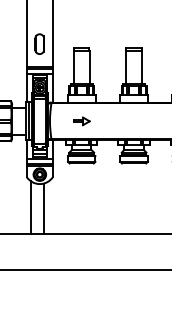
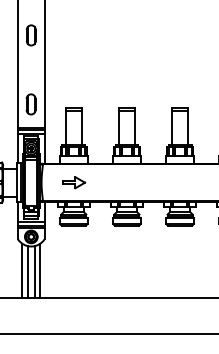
part: (82, 121) -> (74, 182), size x1.43
line: (48, 207) -> (40, 270), added
line: (36, 208) -> (27, 271), added

